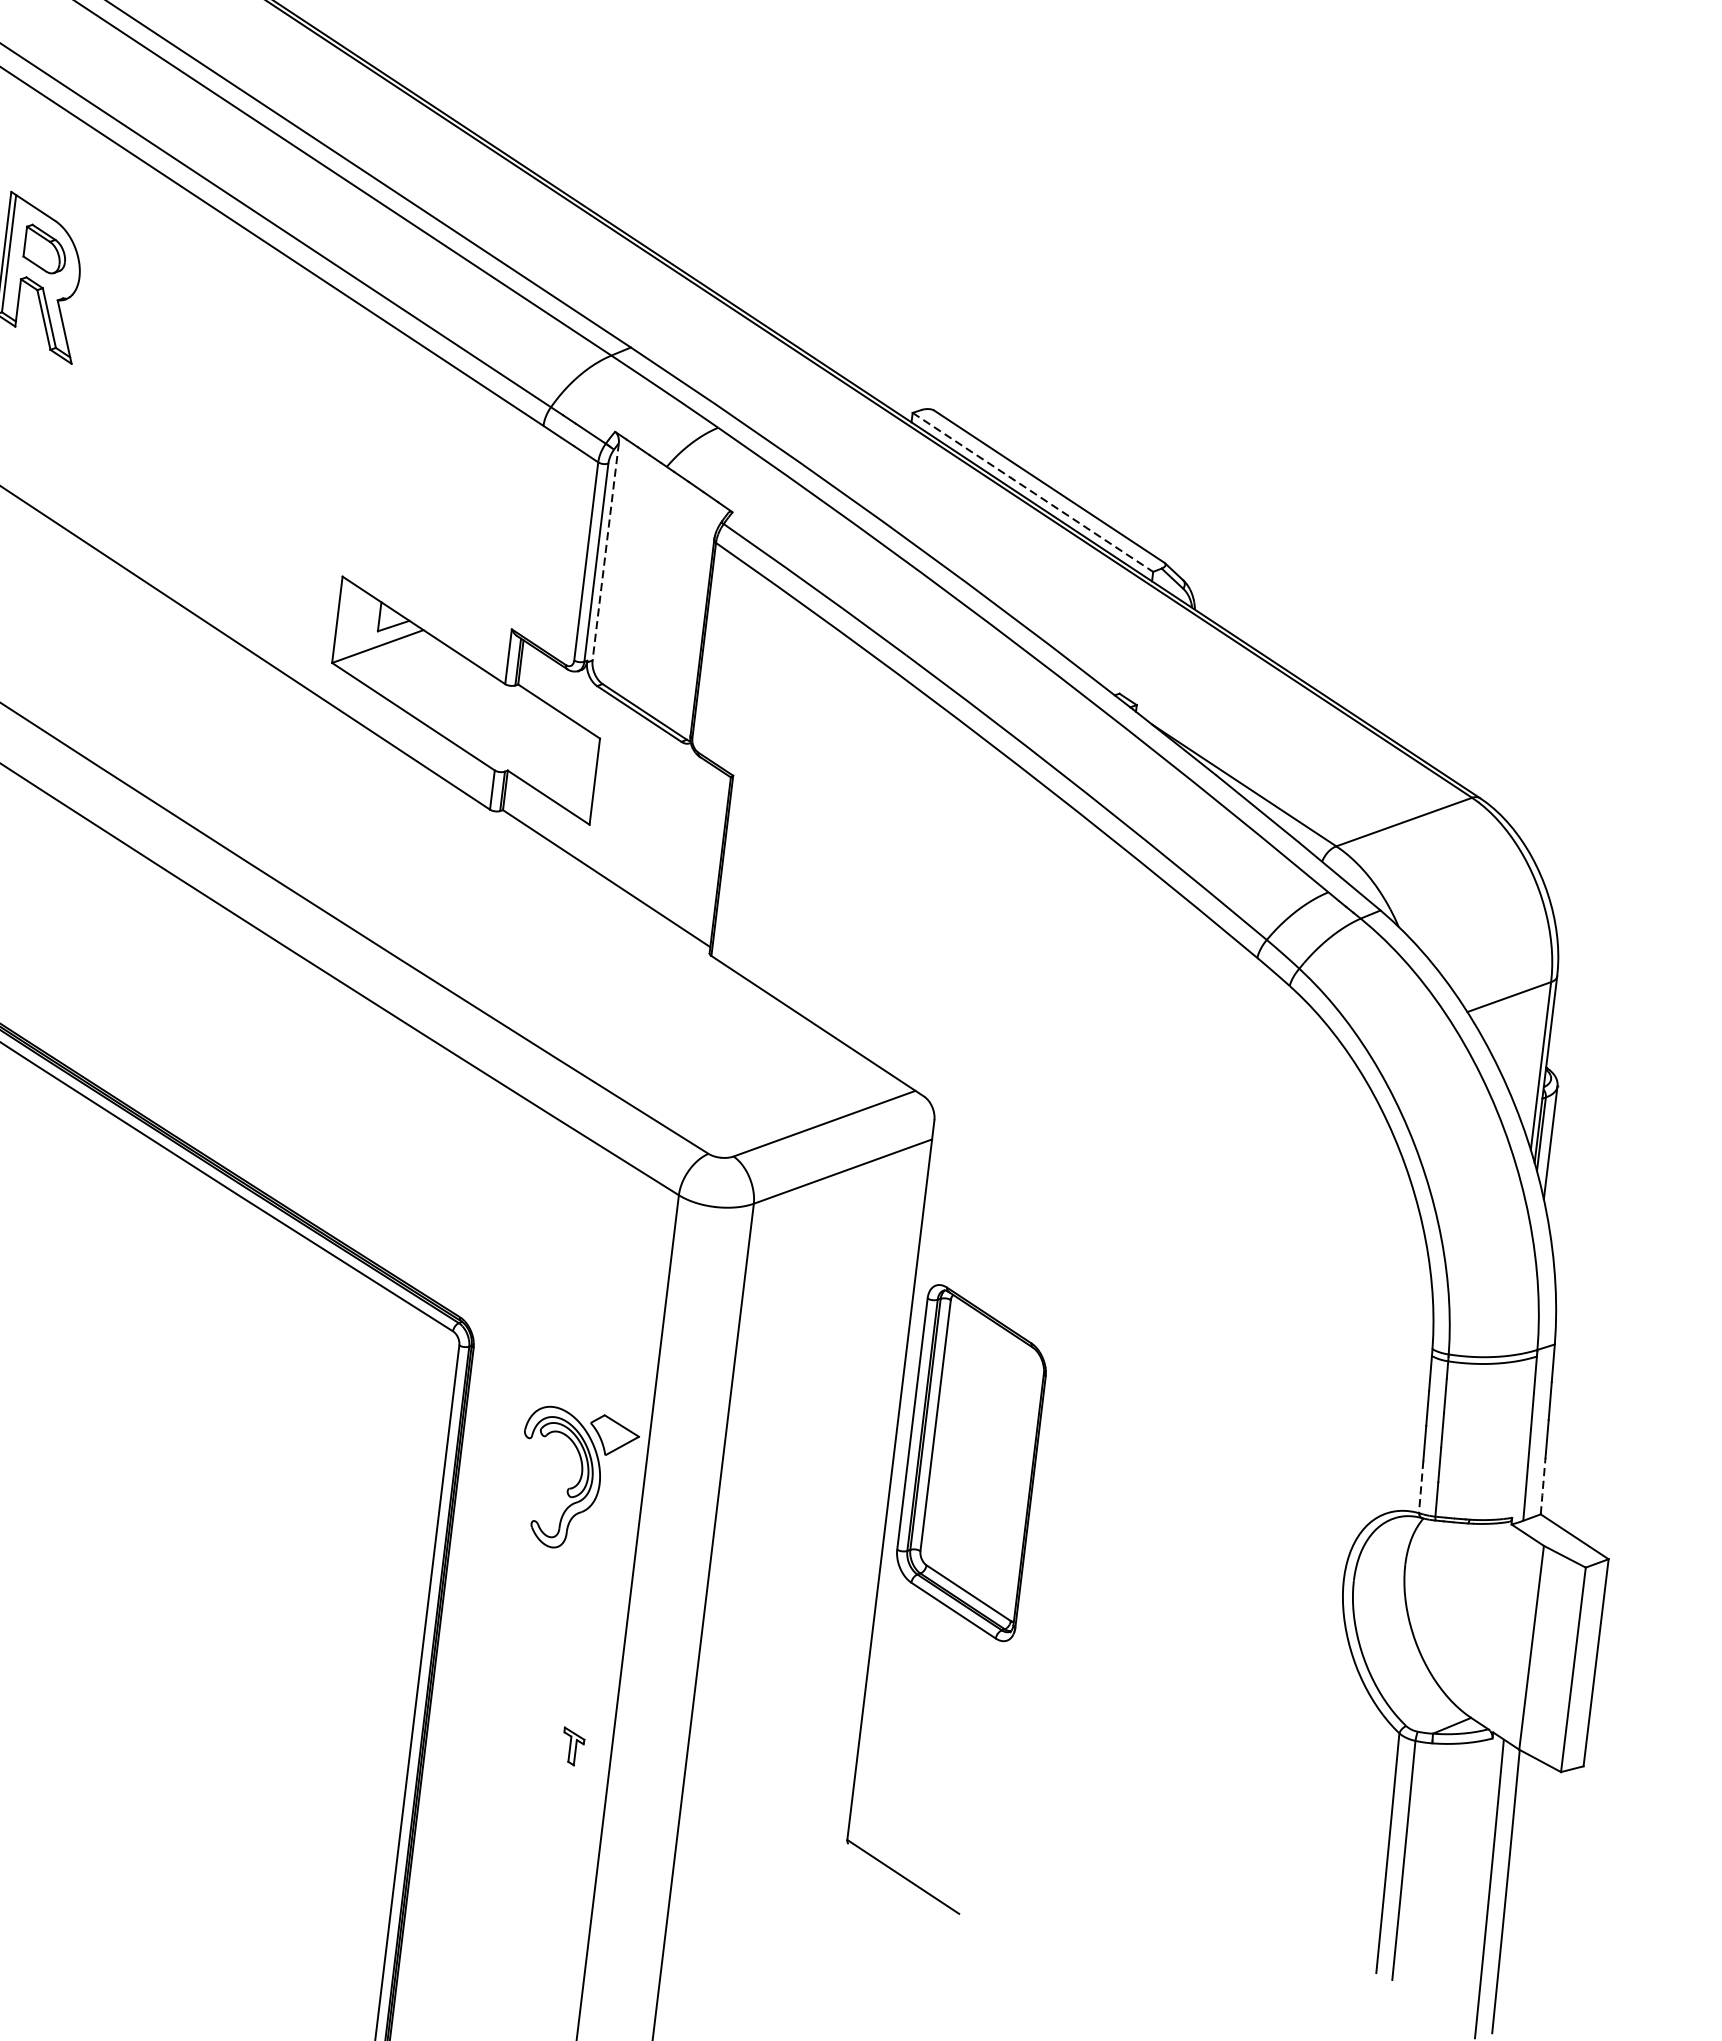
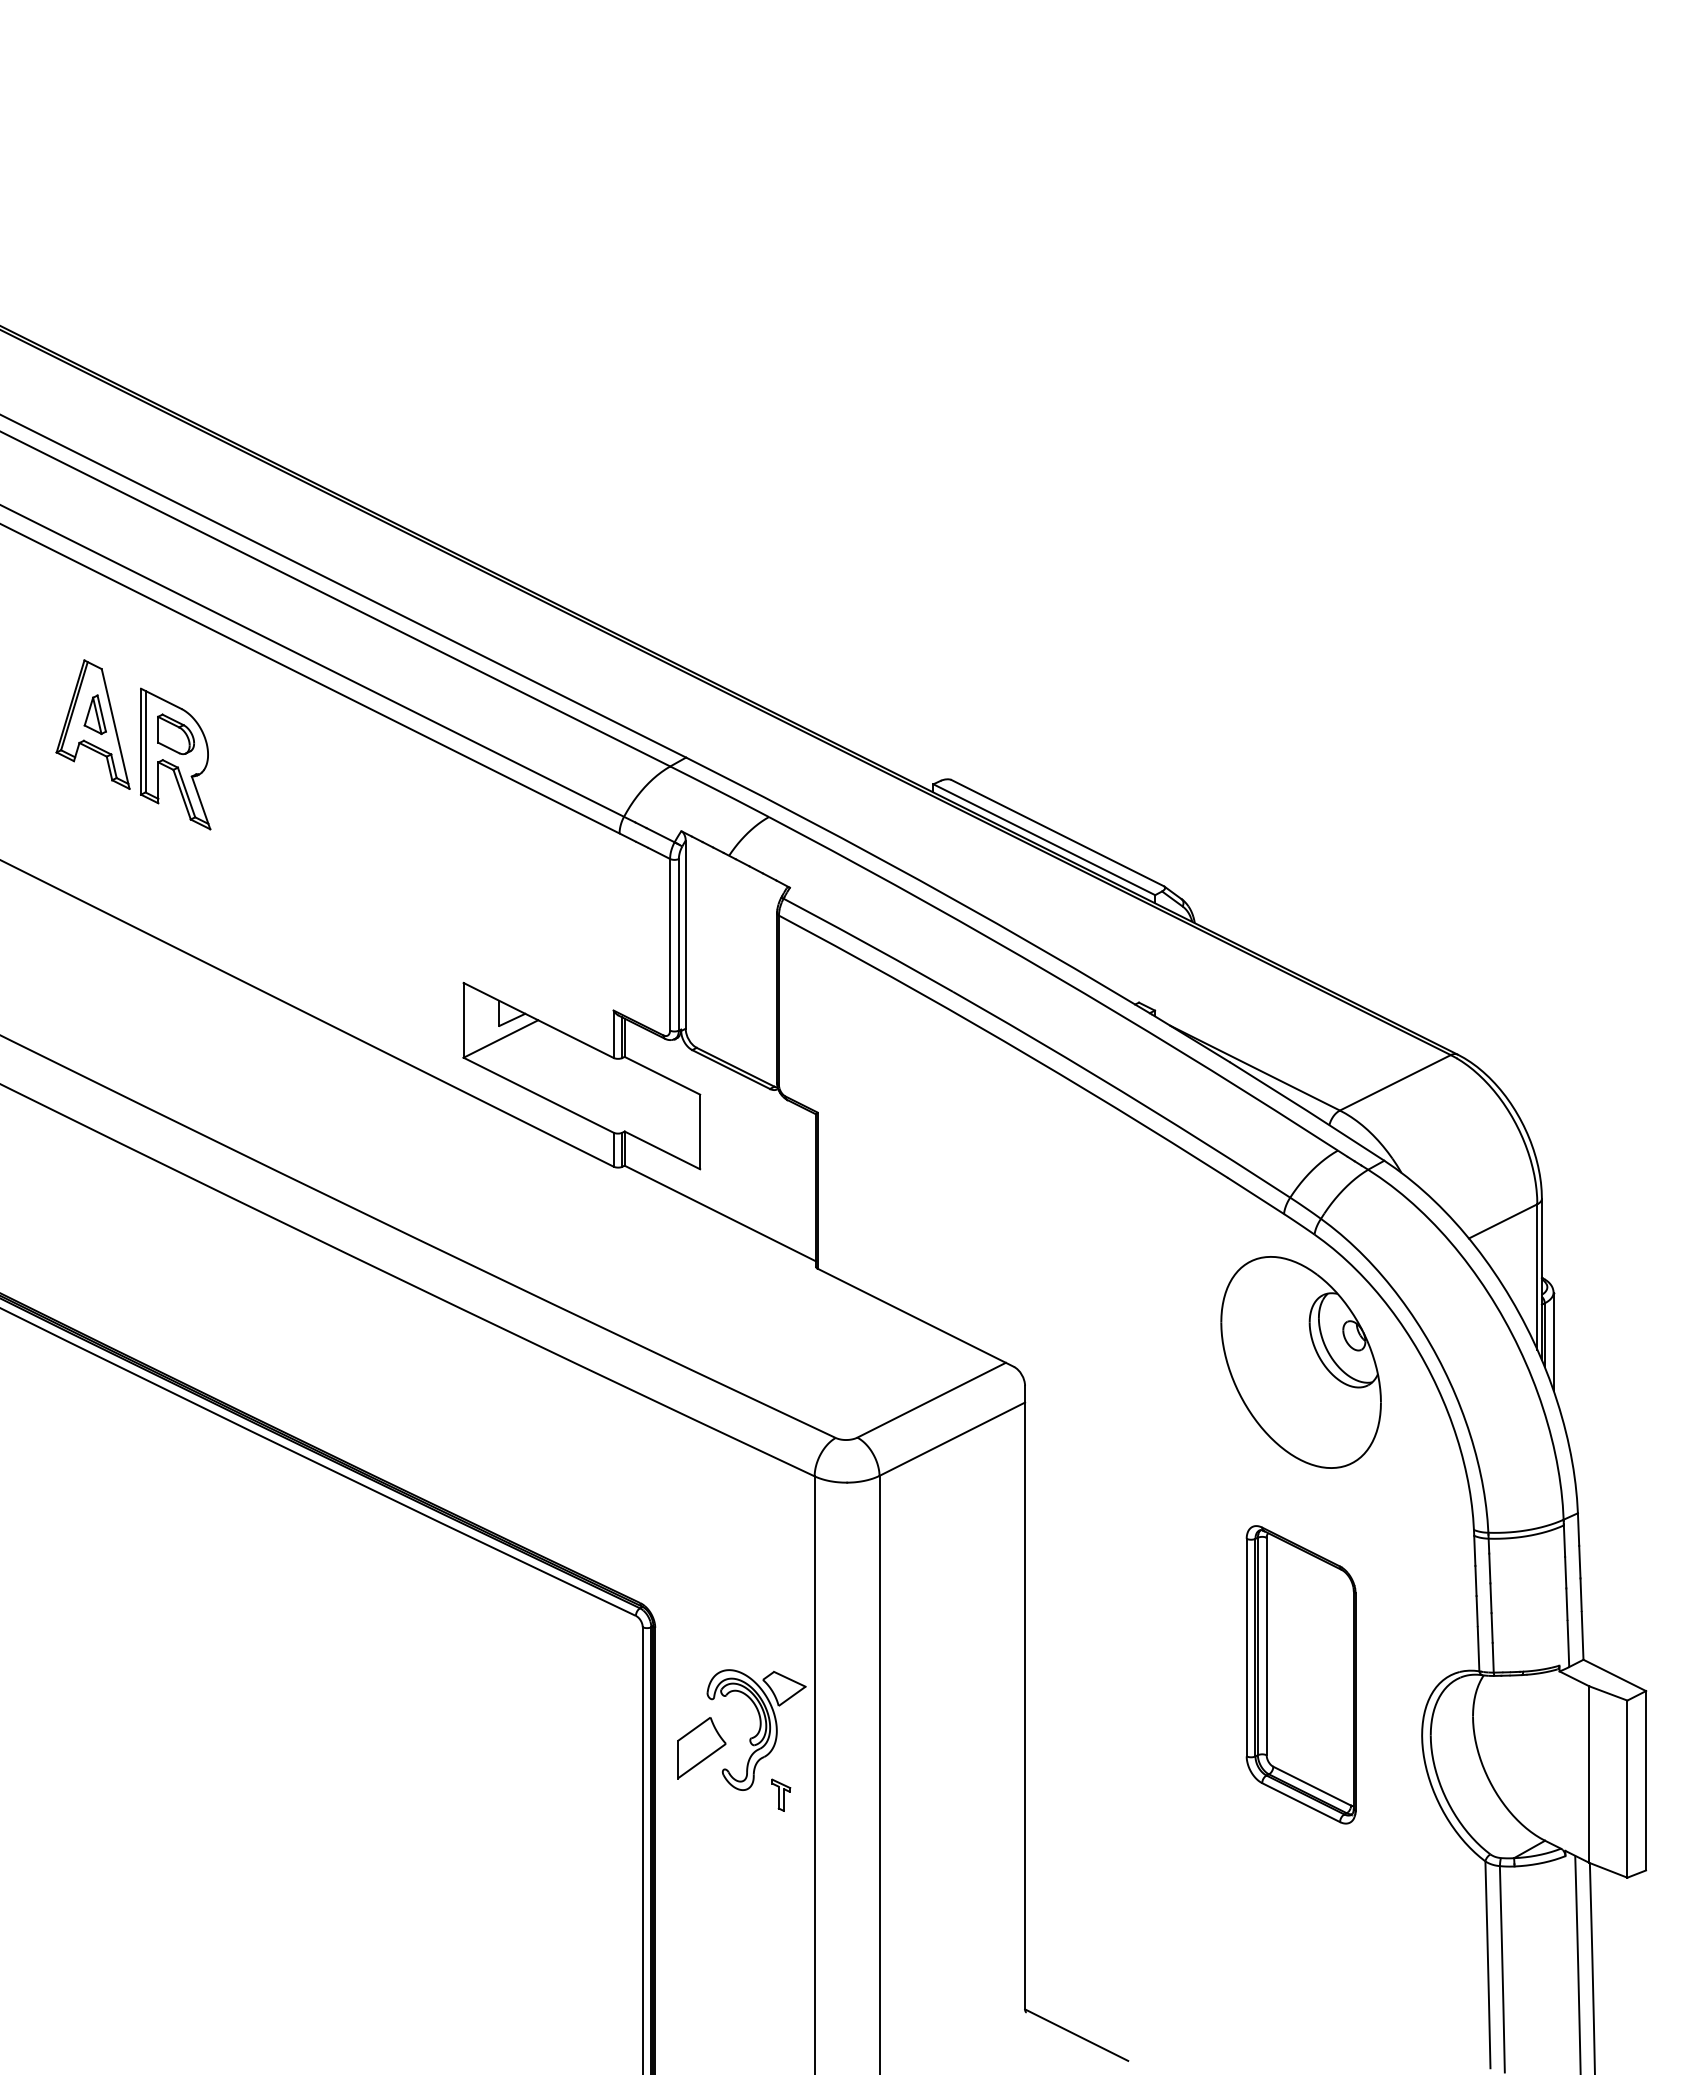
line: (1033, 492) -> (1044, 839), dashed -> solid
line: (605, 552) -> (685, 935), dashed -> solid
part: (1255, 1131) -> (1300, 1362), added
part: (970, 1462) -> (1300, 1674), moved
line: (1543, 1486) -> (1582, 1635), dashed -> solid
line: (1421, 1487) -> (1478, 1649), dashed -> solid
part: (510, 1493) -> (701, 1748), added
part: (573, 1746) -> (781, 1794), moved

